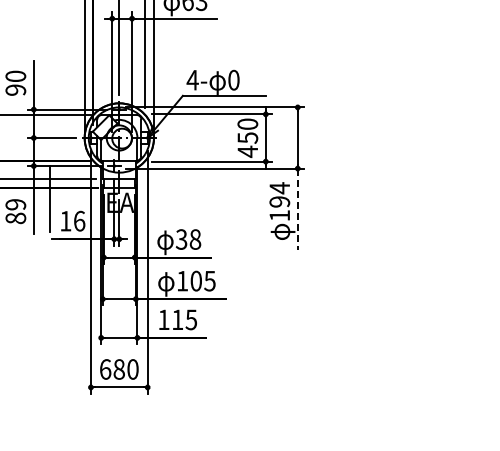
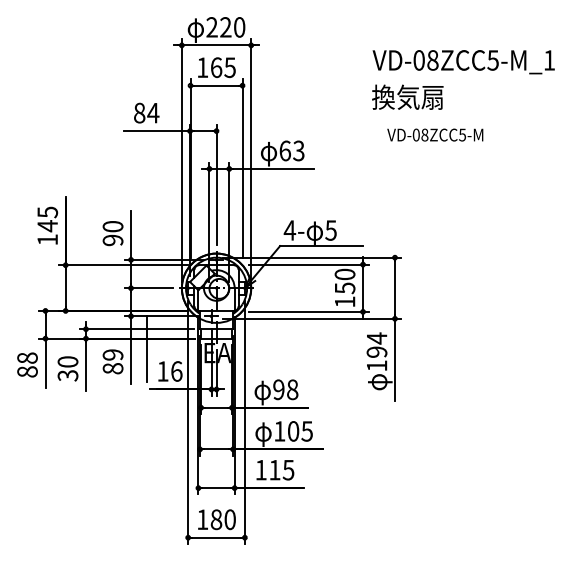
text: (233, 80) -> (330, 230), 0 -> 5
text: (248, 151) -> (345, 301), 450 -> 150
line: (298, 209) -> (395, 359), dashed -> solid
text: (181, 239) -> (278, 389), 38 -> 98
text: (105, 369) -> (202, 519), 680 -> 180

